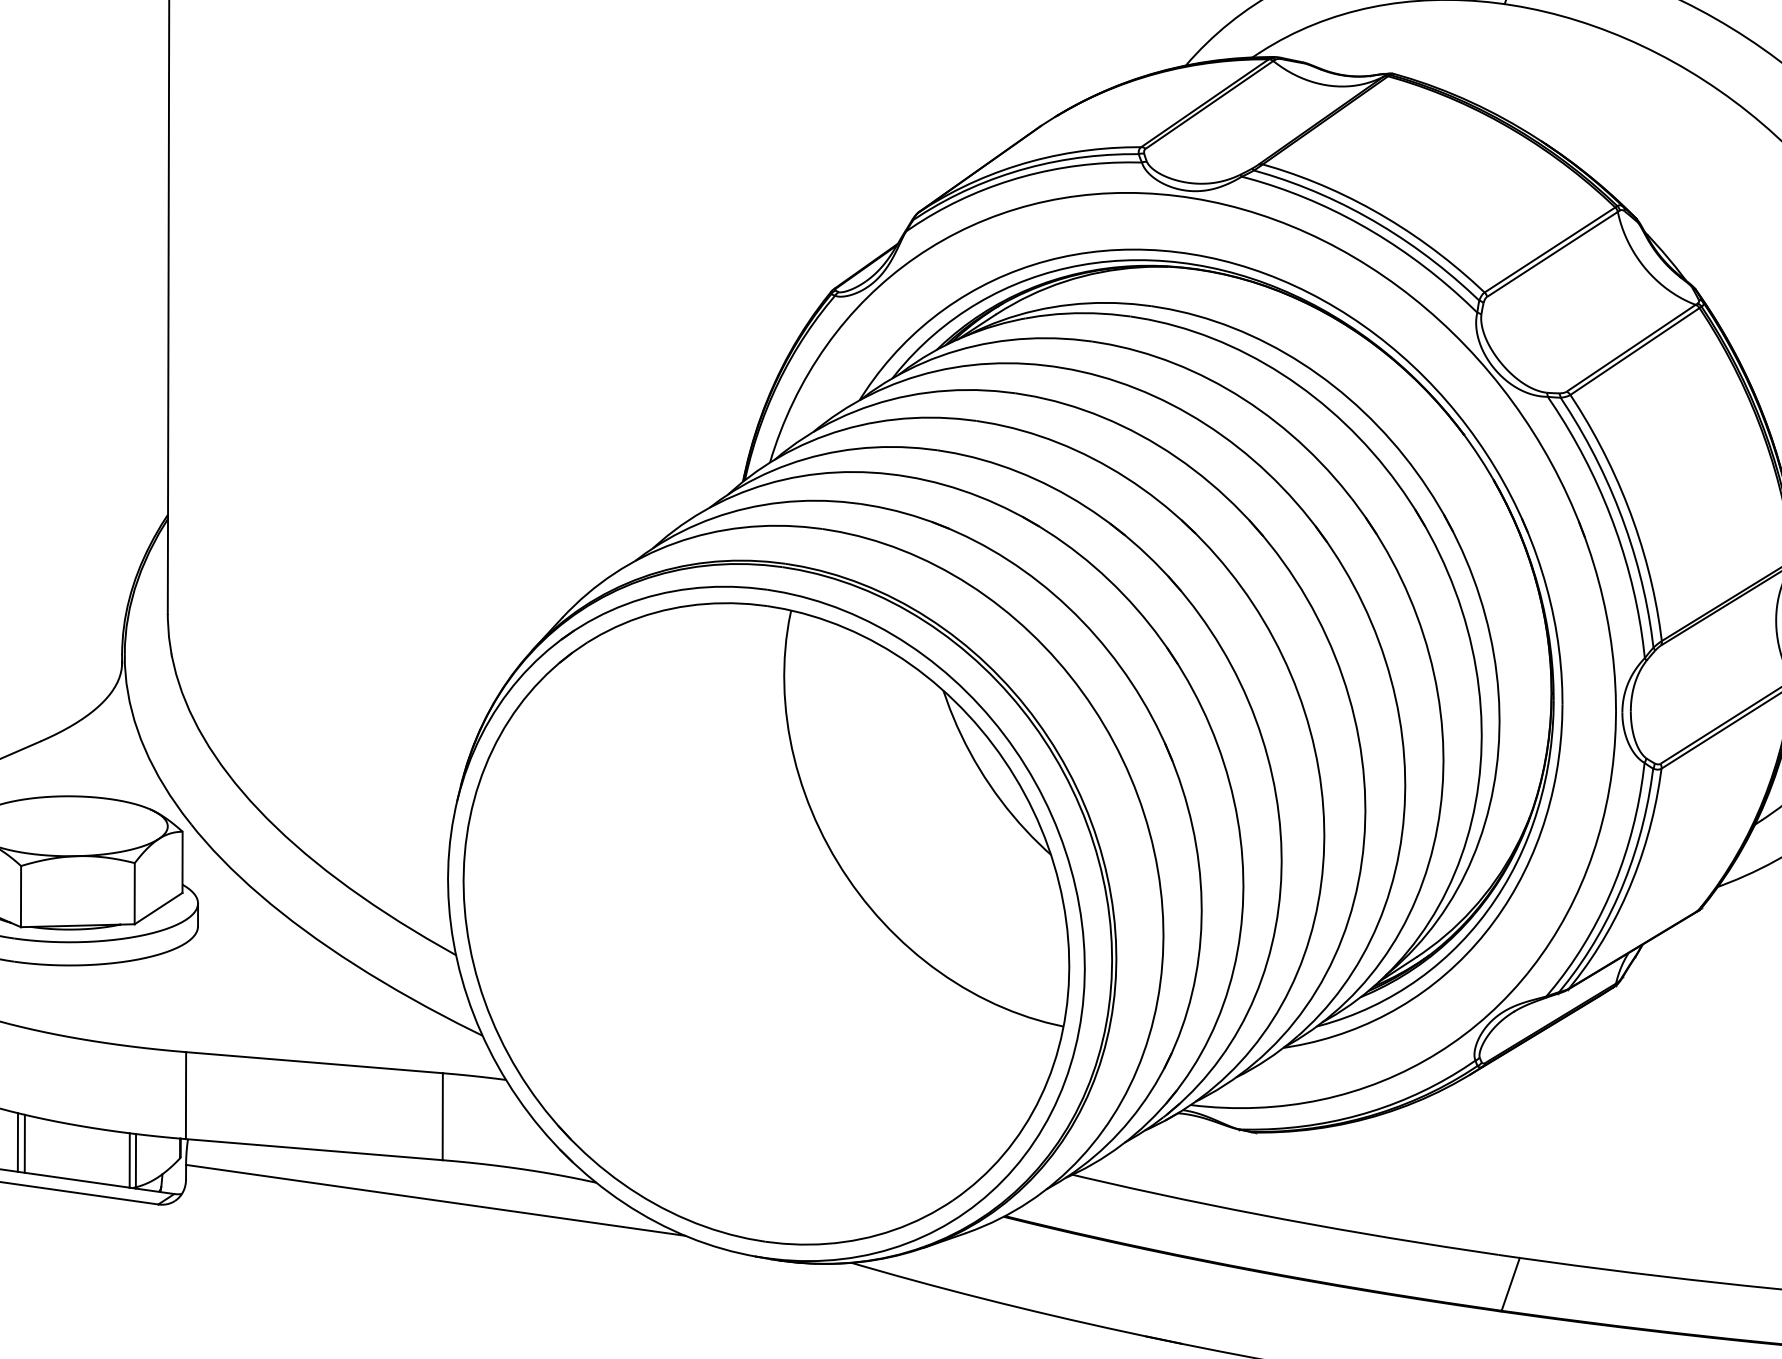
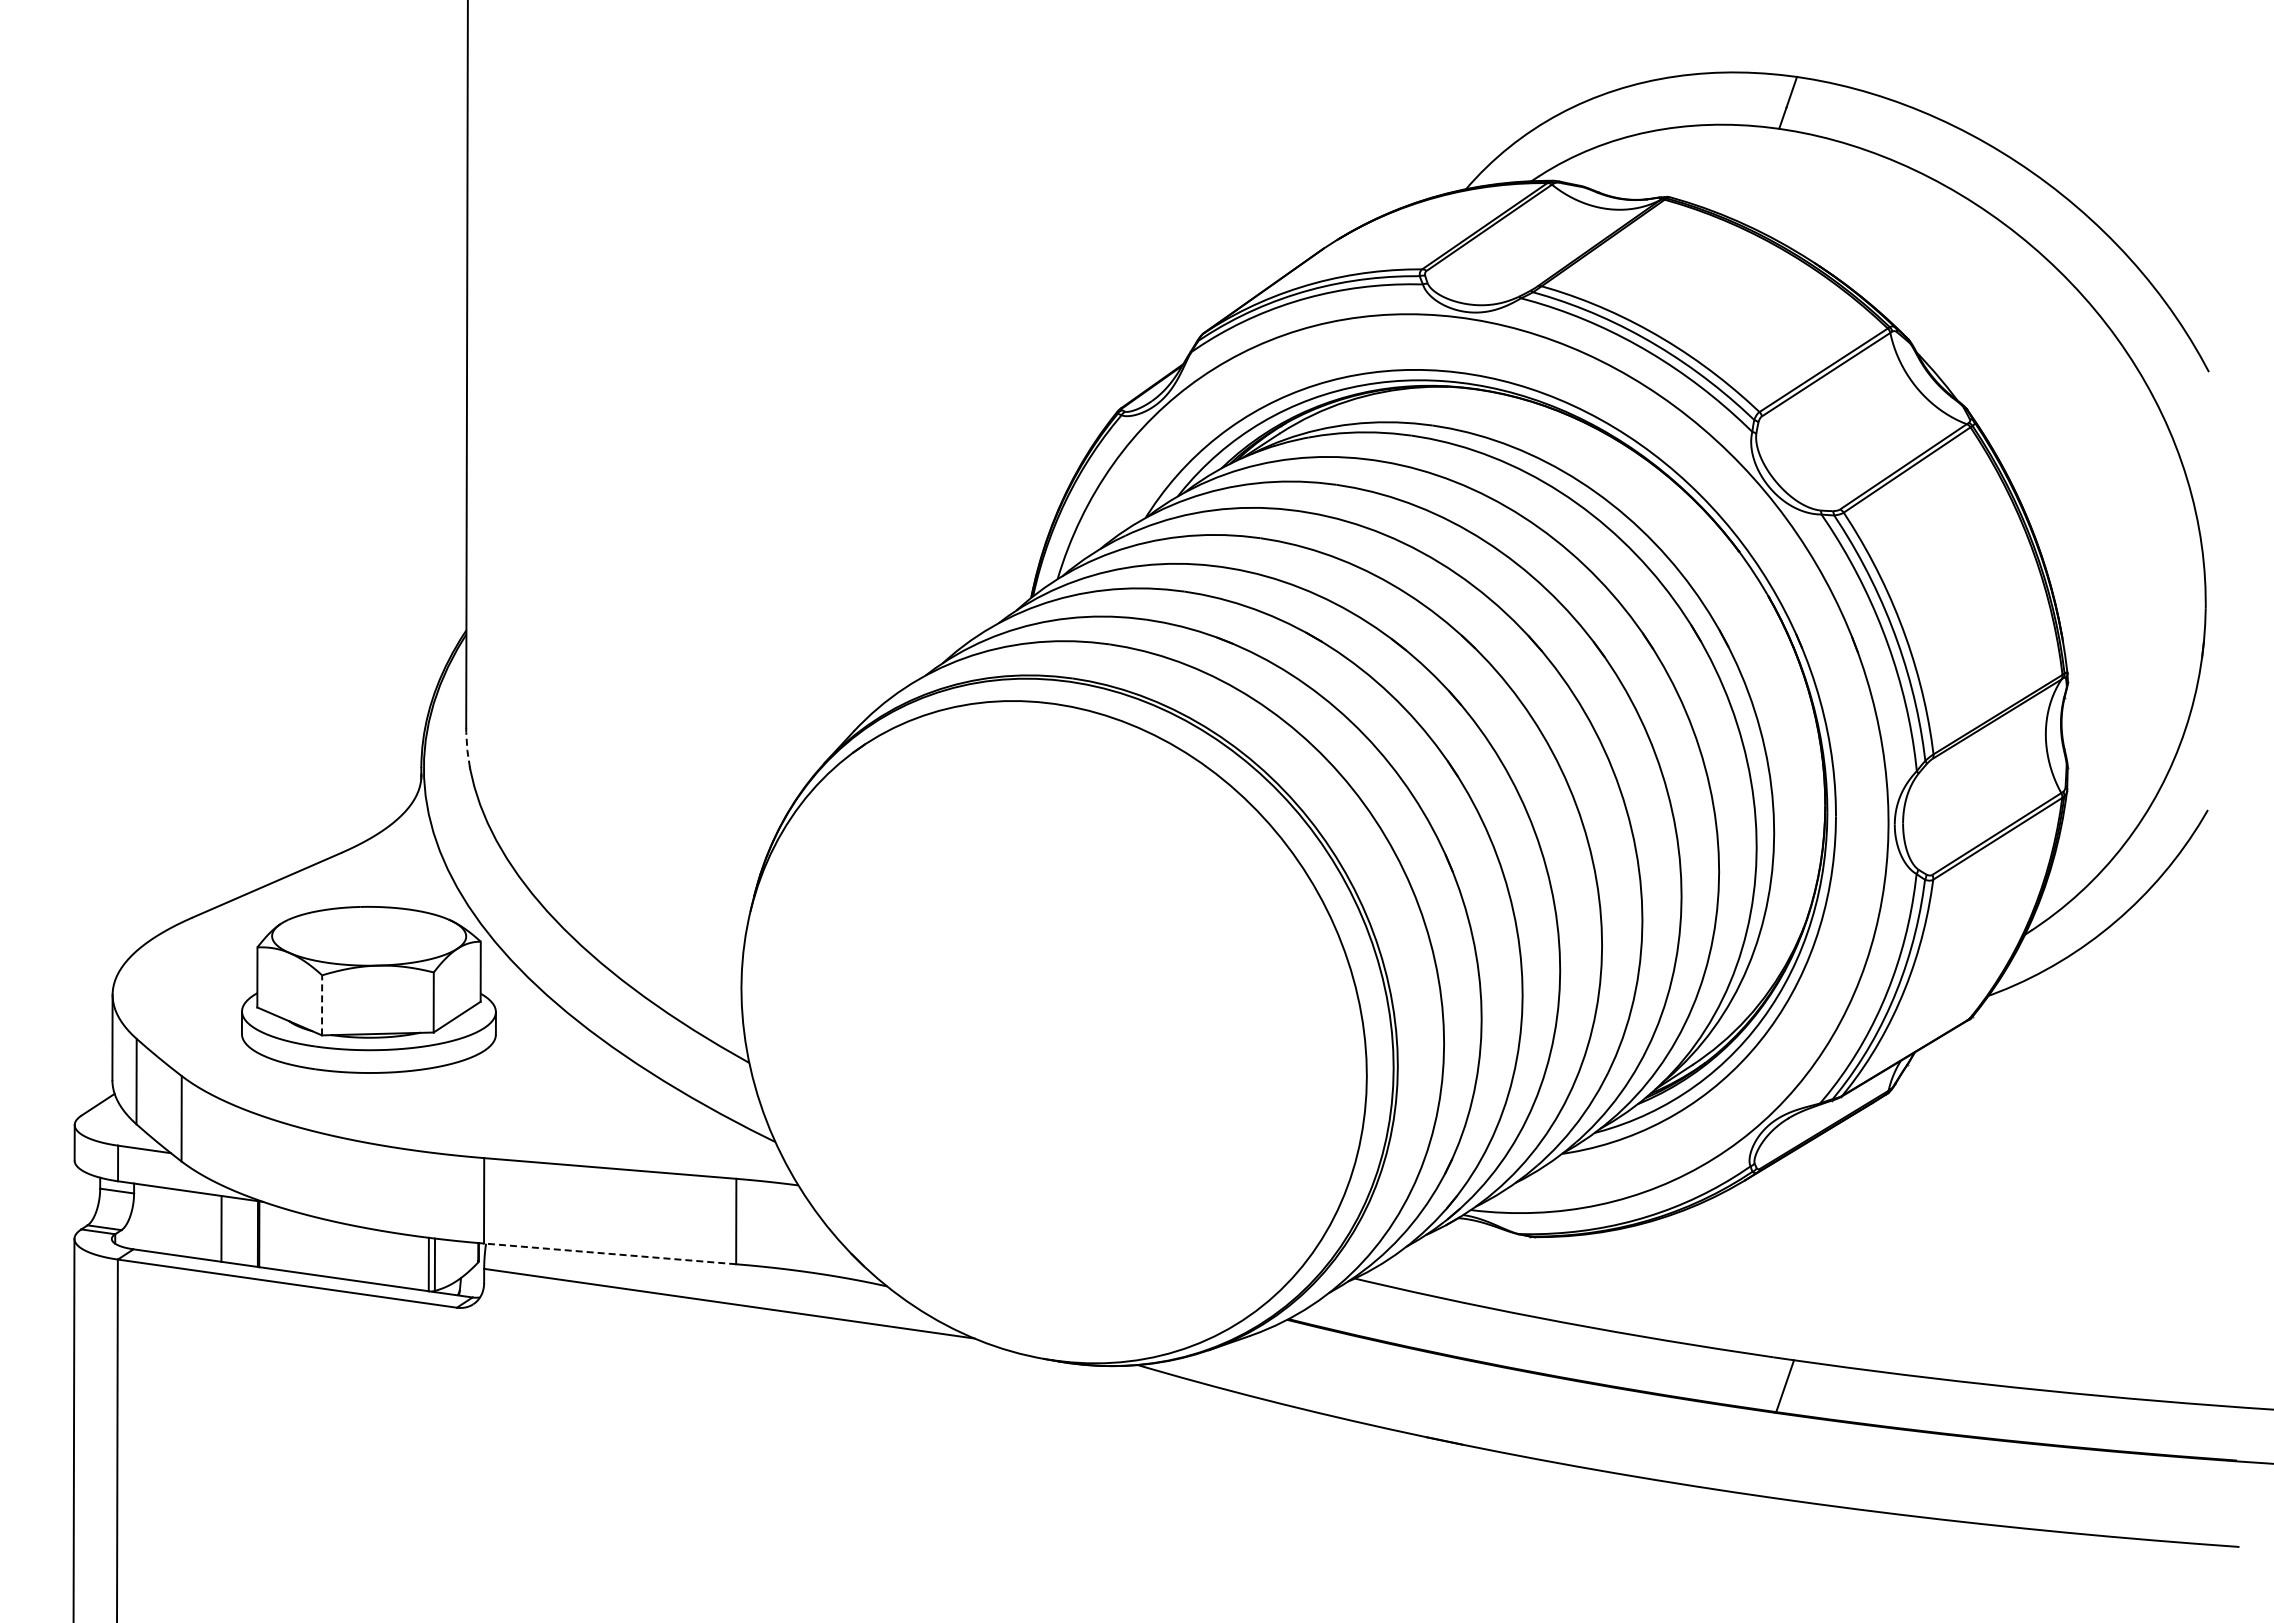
line: (169, 634) -> (467, 747), solid -> dashed
line: (21, 895) -> (322, 1004), solid -> dashed
part: (765, 924) -> (1053, 1032), removed
line: (17, 1142) -> (318, 1246), removed
line: (24, 1143) -> (325, 1247), removed
line: (314, 1149) -> (610, 1253), solid -> dashed

